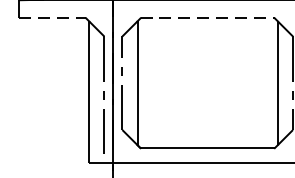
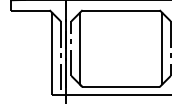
line: (52, 17) -> (30, 10), dashed -> solid
line: (208, 17) -> (121, 10), dashed -> solid

